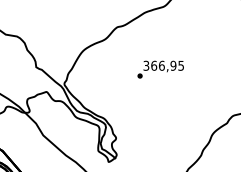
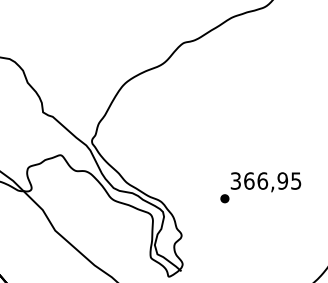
text: (160, 69) -> (260, 187), moved

